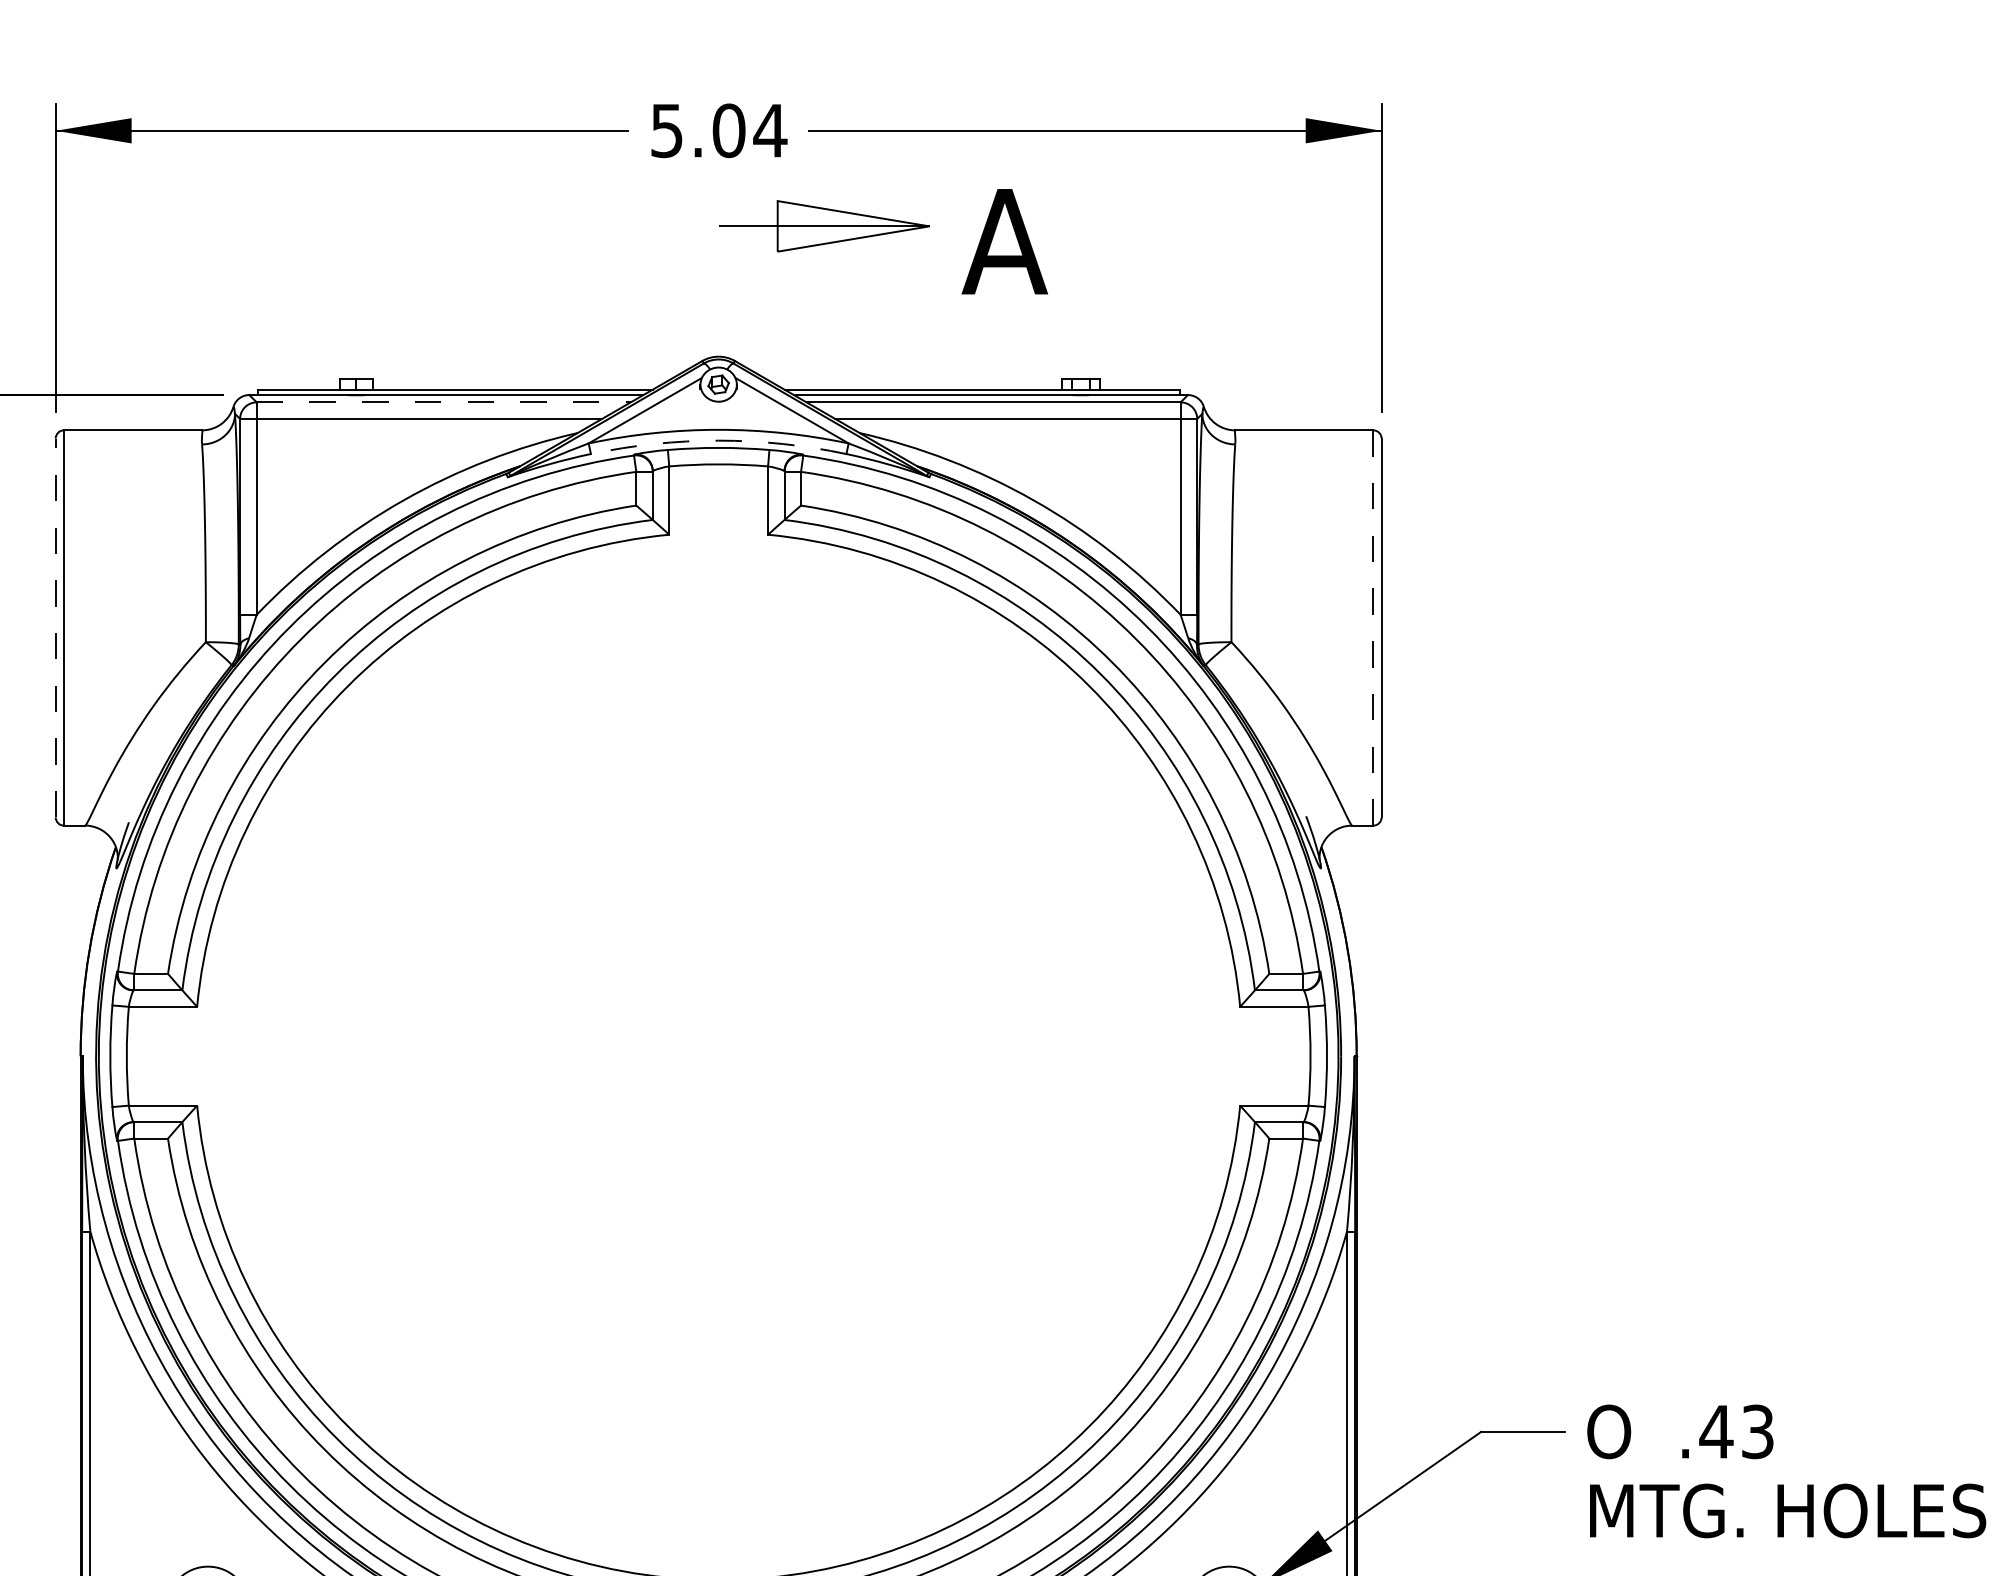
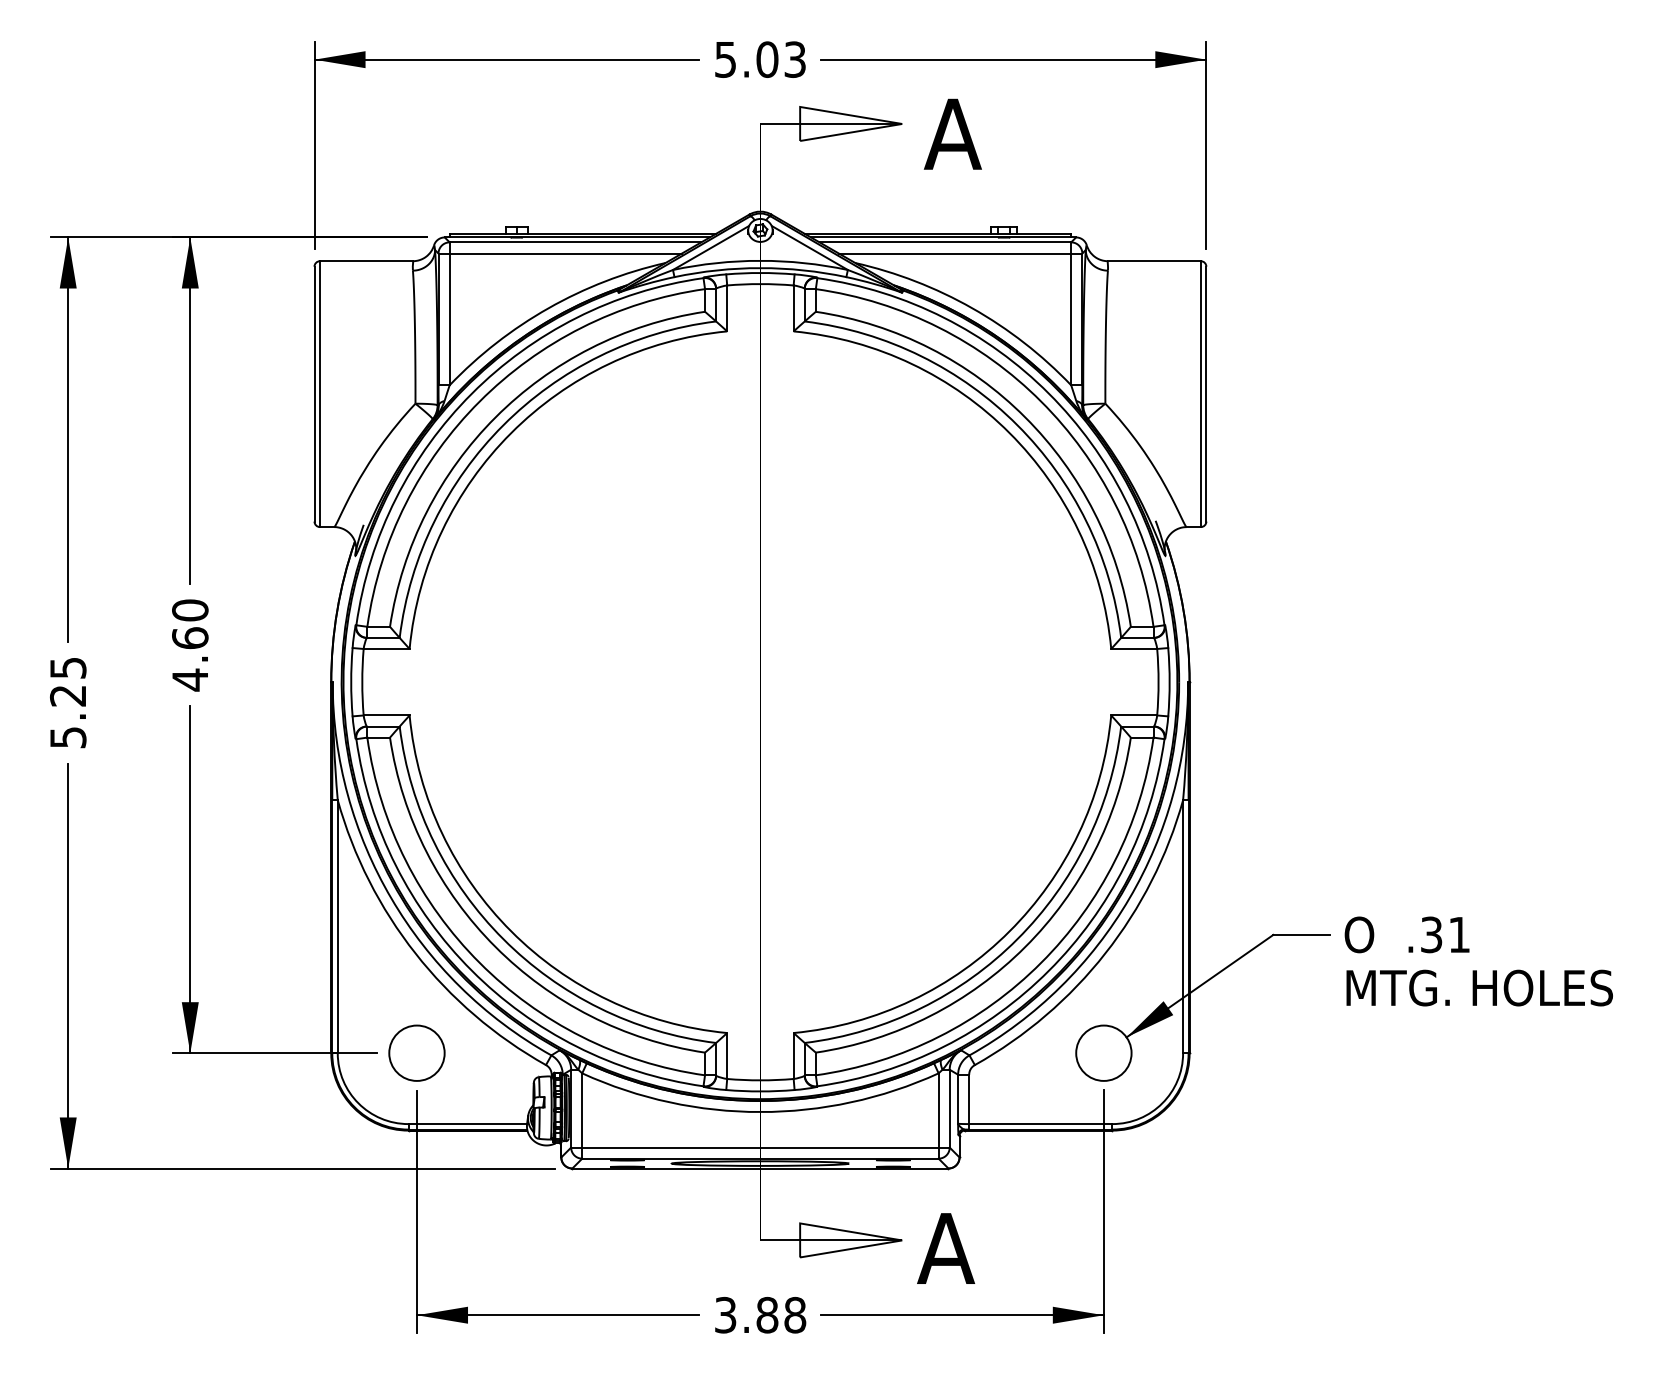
text: (769, 130) -> (794, 59), 5.04 -> 5.03
line: (443, 402) -> (575, 242), dashed -> solid
arc: (718, 441) -> (760, 268), dashed -> solid
line: (55, 627) -> (314, 393), dashed -> solid
line: (1372, 628) -> (1200, 394), dashed -> solid
text: (1735, 1431) -> (1444, 934), .43 -> .31

